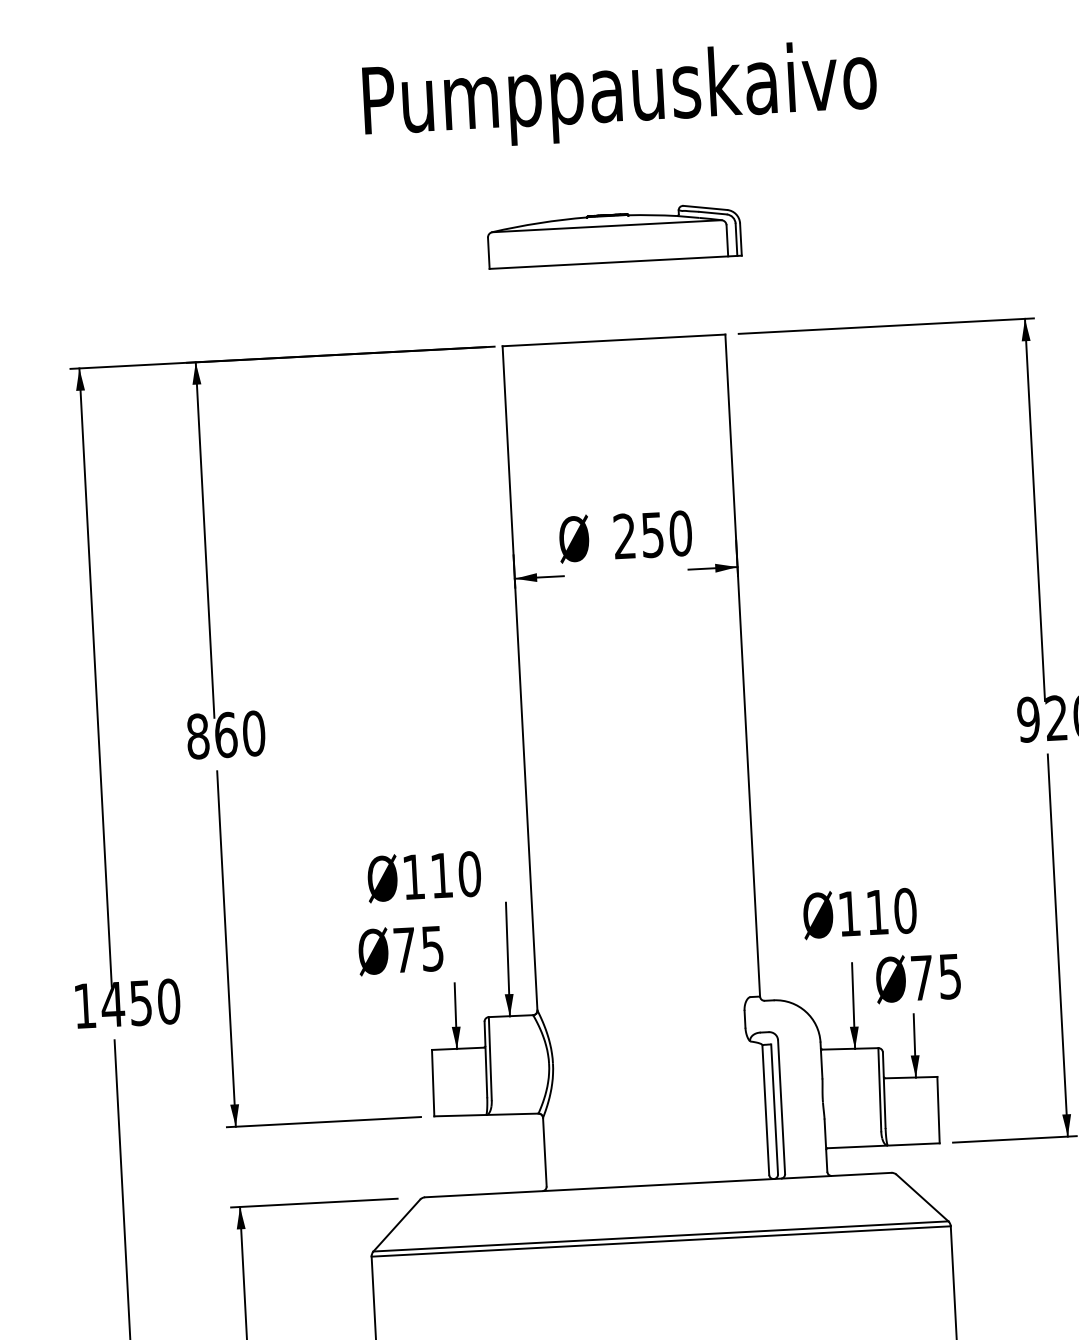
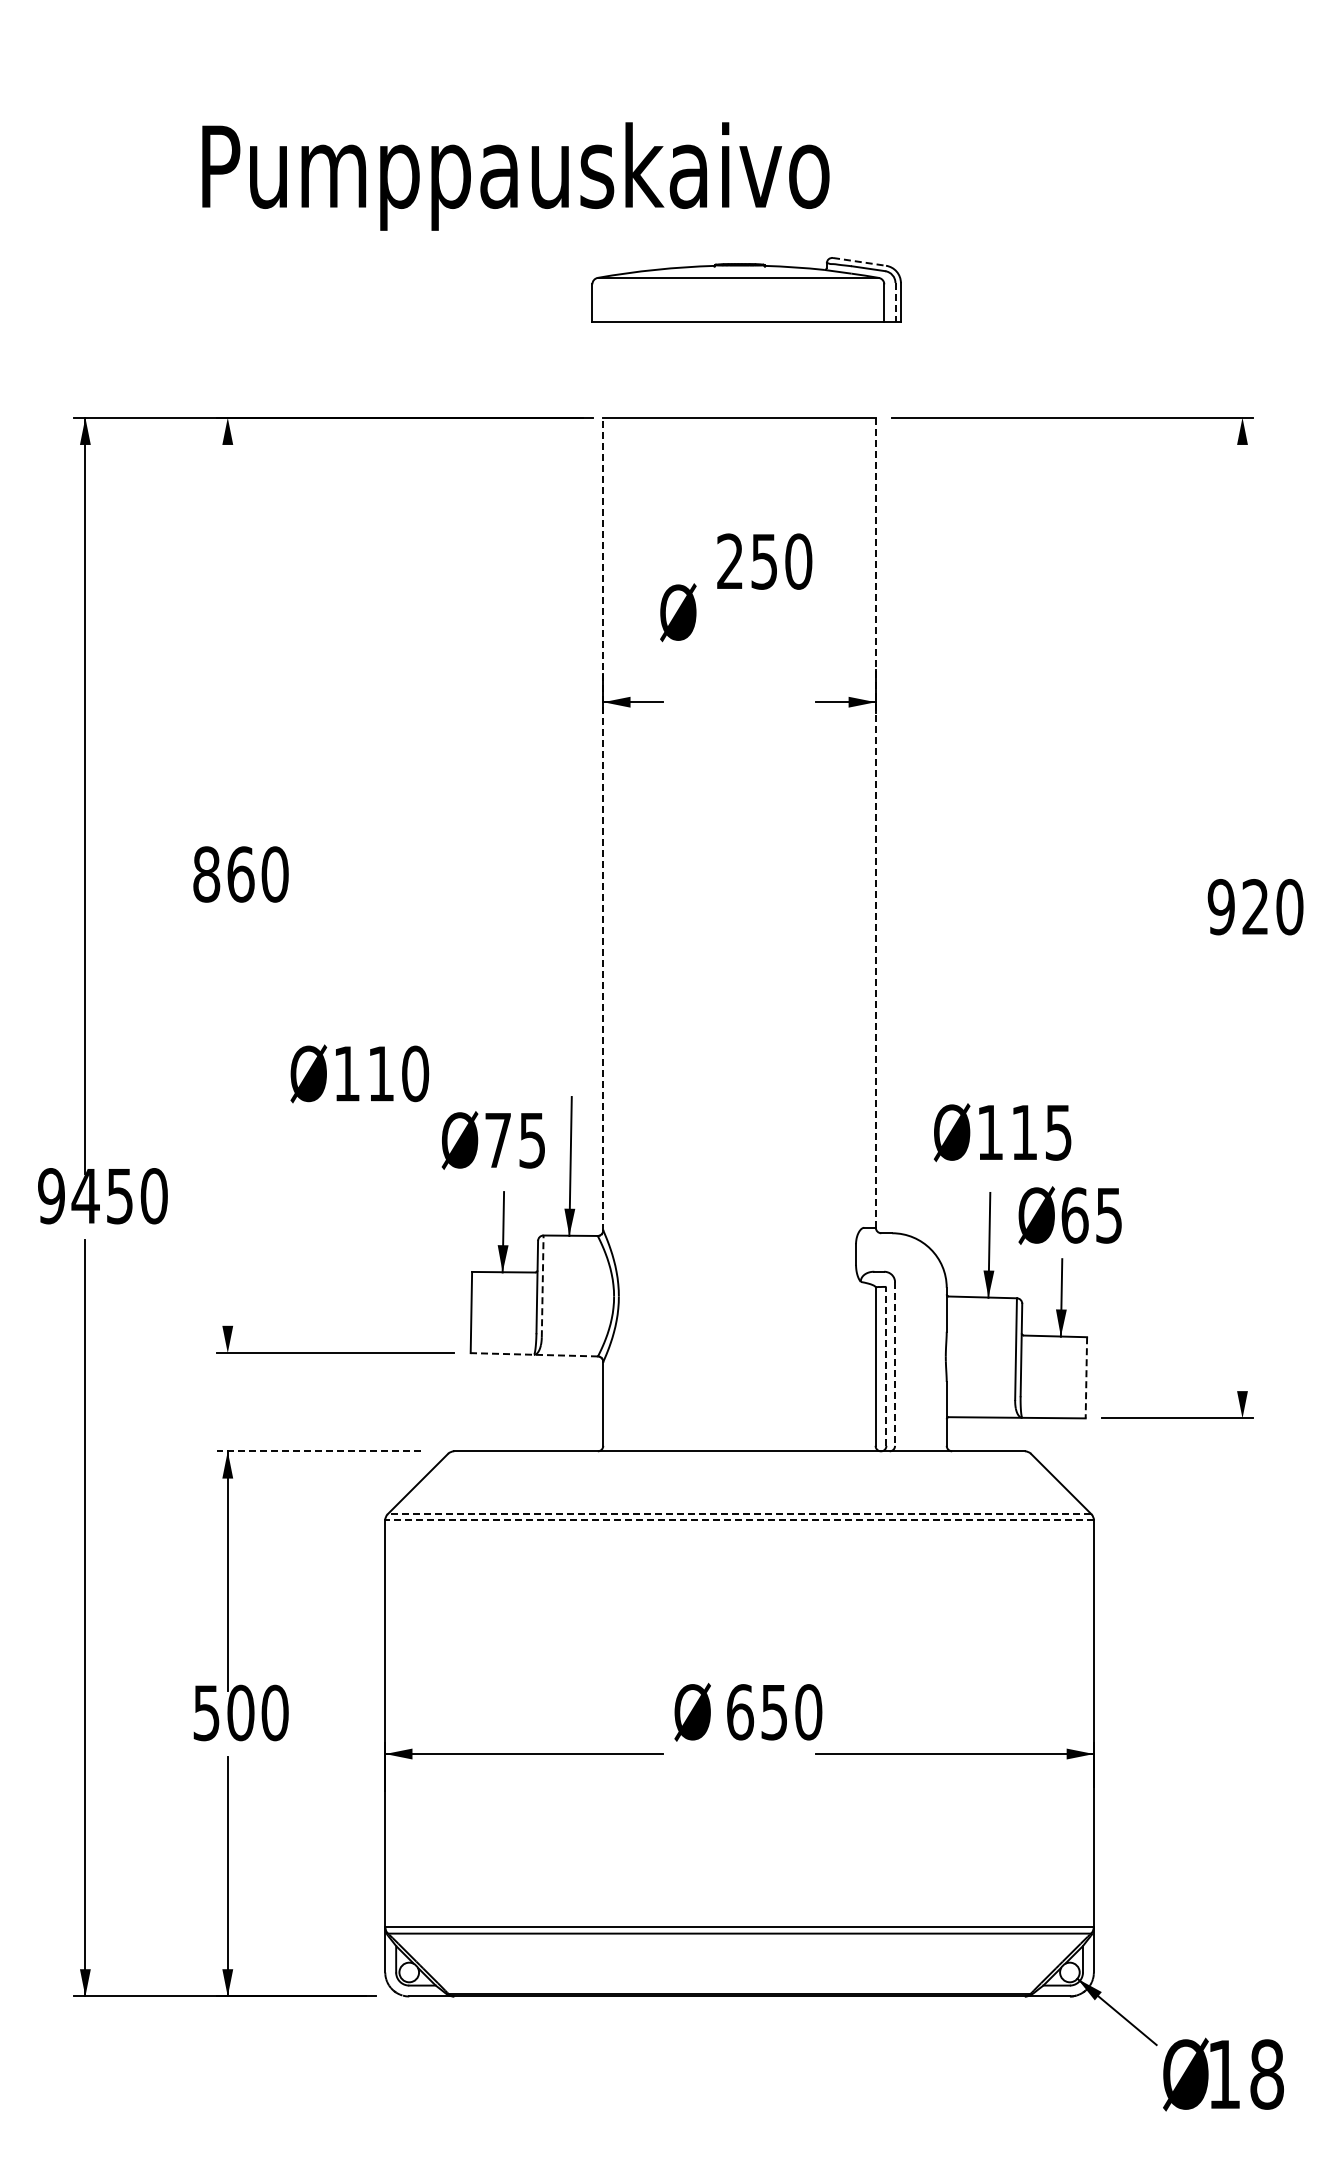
text: (619, 95) -> (515, 176), moved
line: (705, 207) -> (859, 261), solid -> dashed
line: (736, 239) -> (895, 302), solid -> dashed
line: (1034, 509) -> (1242, 651), removed
text: (652, 534) -> (764, 561), moved
text: (574, 538) -> (678, 612), moved
line: (204, 539) -> (227, 634), removed
line: (742, 665) -> (875, 822), solid -> dashed
line: (520, 677) -> (603, 823), solid -> dashed
text: (424, 876) -> (359, 1073), moved
text: (905, 910) -> (1058, 1132), Ø110 -> Ø115
line: (1057, 945) -> (1242, 1184), removed
line: (226, 948) -> (227, 1135), removed
text: (400, 950) -> (492, 1140), moved
text: (921, 978) -> (1074, 1215), Ø75 -> Ø65
text: (85, 1006) -> (51, 1196), 1450 -> 9450
line: (490, 1058) -> (542, 1286), solid -> dashed
line: (781, 1107) -> (895, 1364), solid -> dashed
line: (774, 1108) -> (886, 1365), solid -> dashed
line: (938, 1109) -> (1086, 1377), solid -> dashed
line: (486, 1114) -> (534, 1354), solid -> dashed
line: (314, 1203) -> (318, 1451), solid -> dashed
line: (660, 1236) -> (739, 1514), solid -> dashed
line: (661, 1241) -> (739, 1520), solid -> dashed

